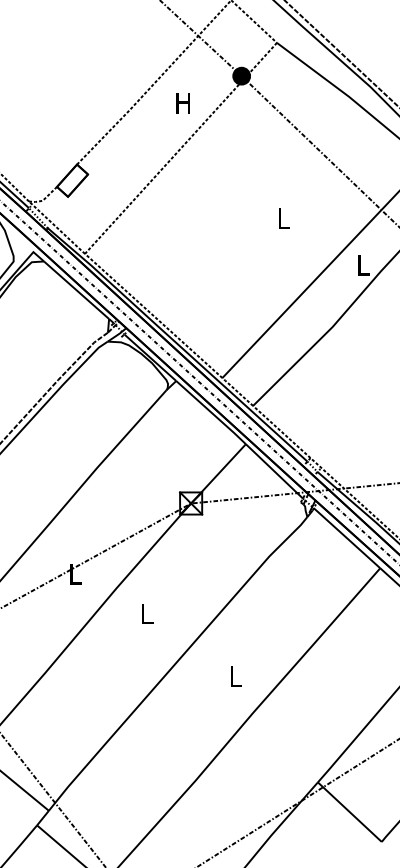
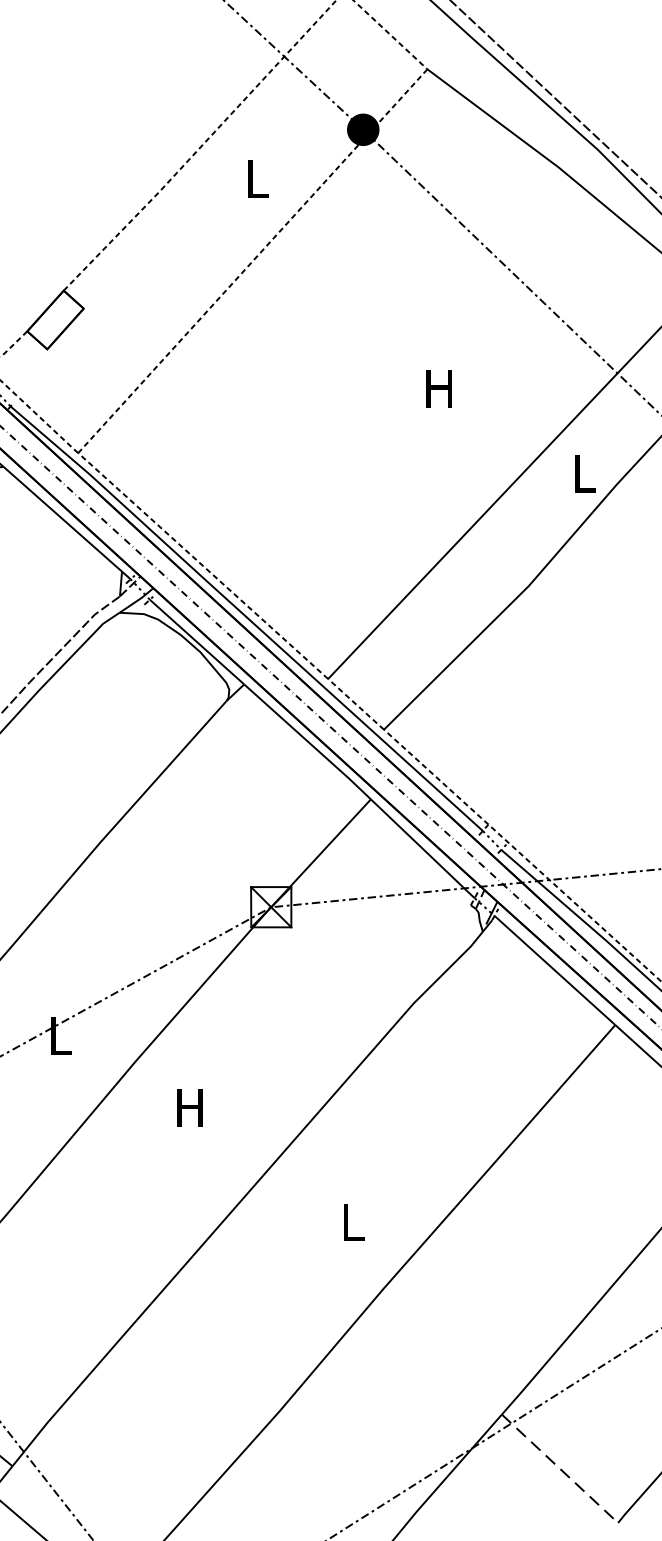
text: (182, 103) -> (255, 179), H -> L
text: (283, 218) -> (439, 388), L -> H
text: (146, 613) -> (190, 1107), L -> H
line: (349, 812) -> (559, 1469), solid -> dashed

